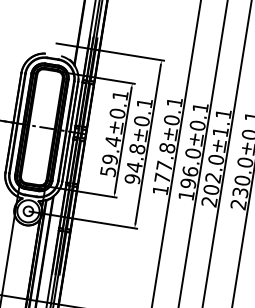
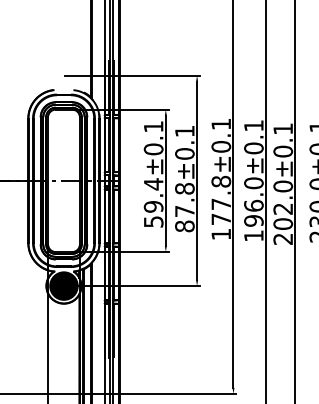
text: (220, 131) -> (283, 151), 202.0±1.1 -> 202.0±0.1
text: (133, 172) -> (184, 218), 94.8±0.1 -> 87.8±0.1
fill: (28, 210) -> (63, 285), added

